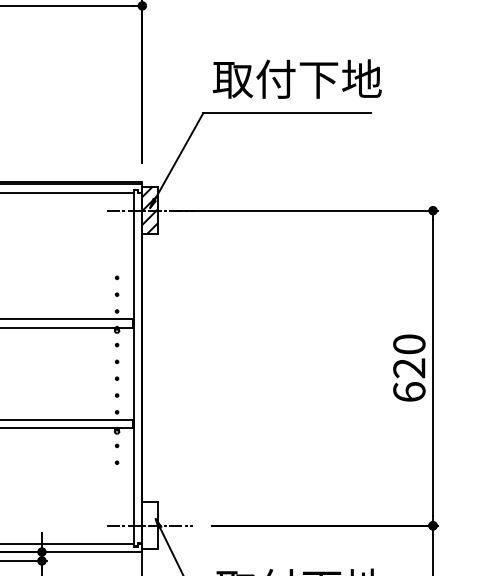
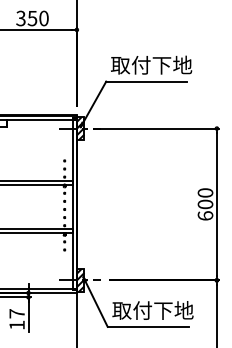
text: (409, 368) -> (205, 204), 620 -> 600
hatch: (149, 524) -> (80, 279), added

